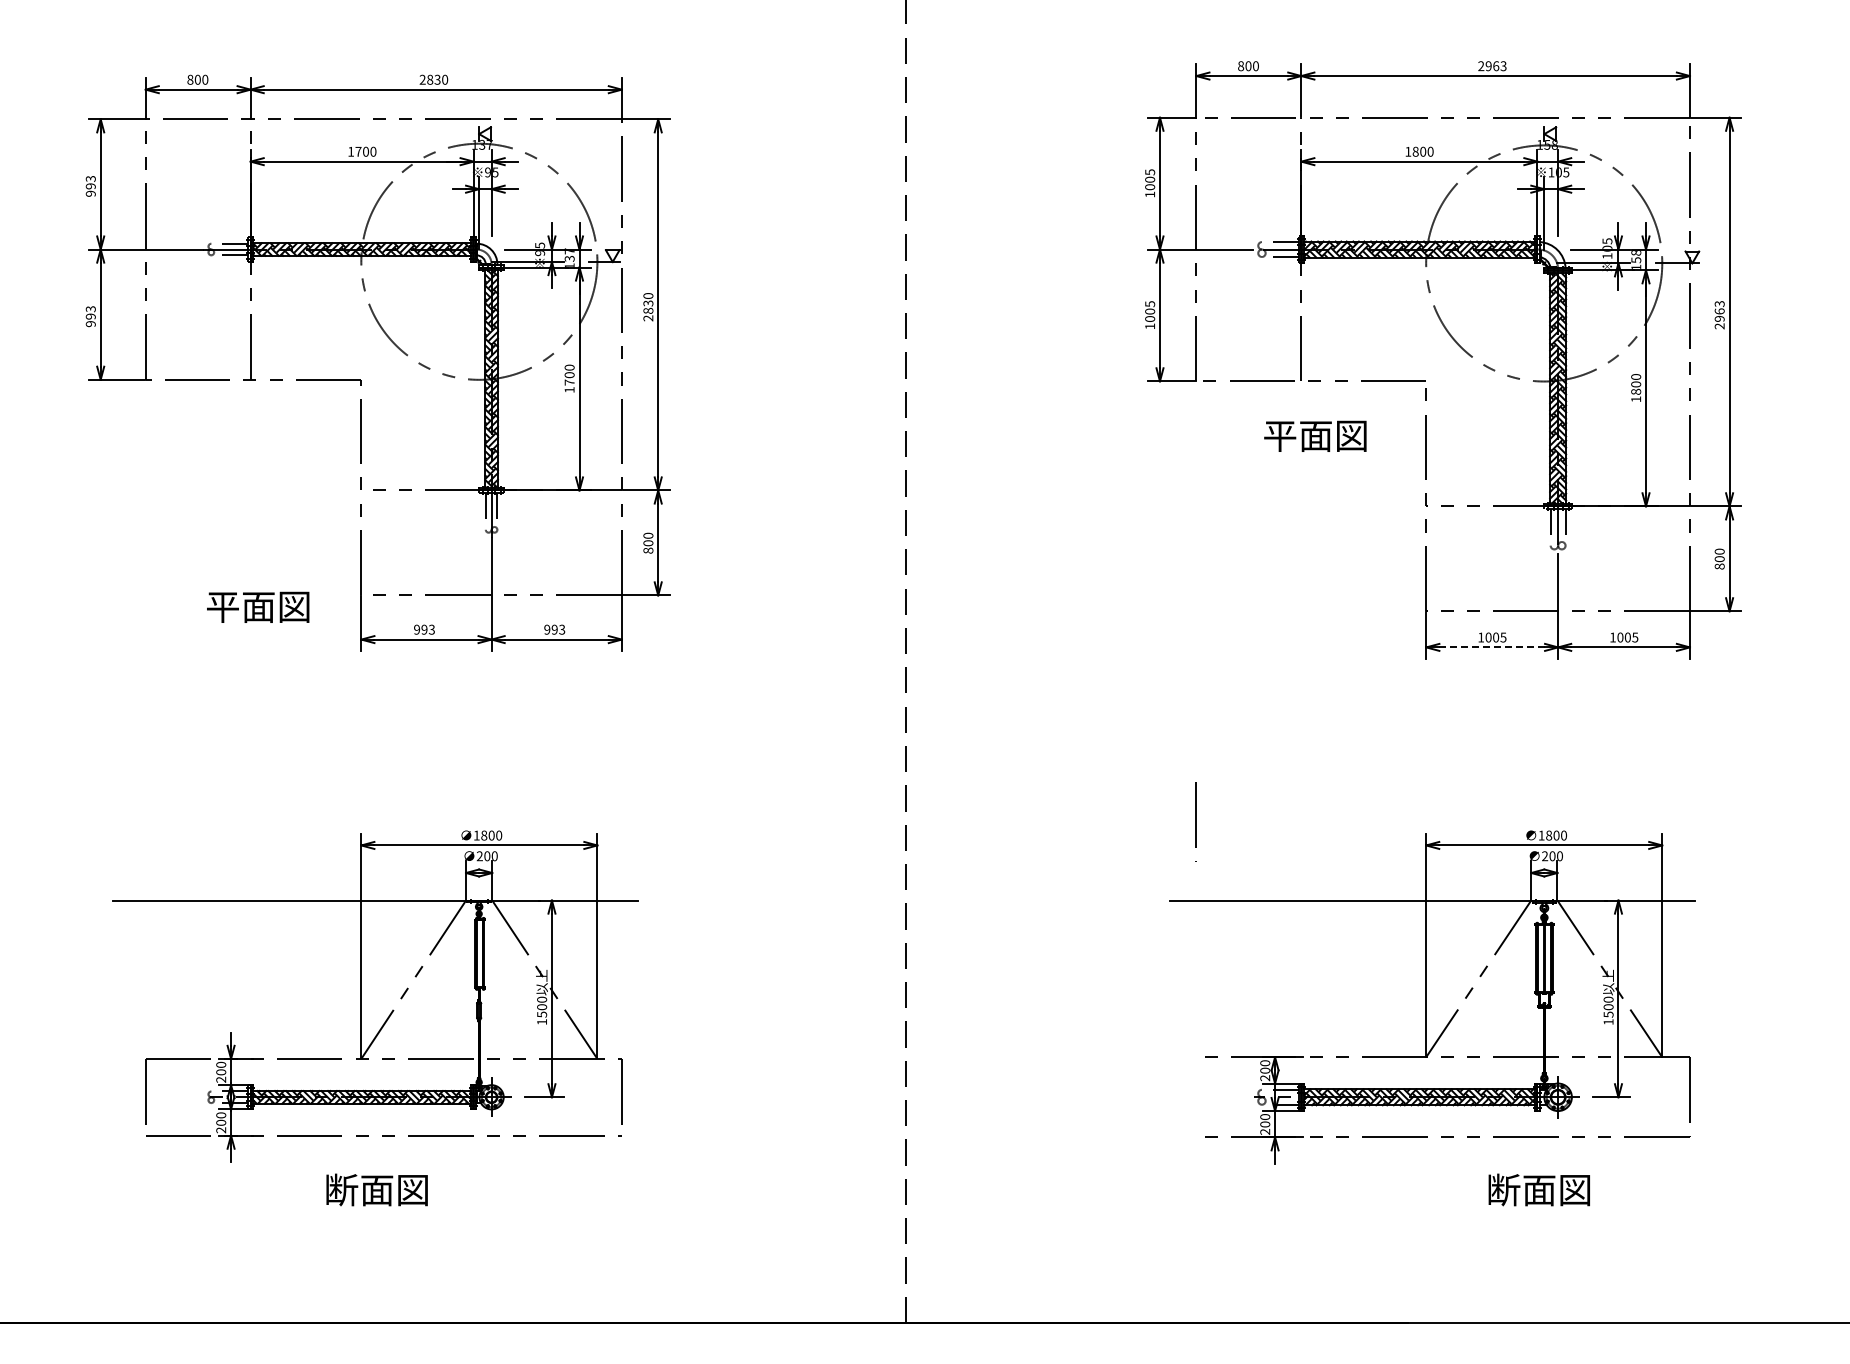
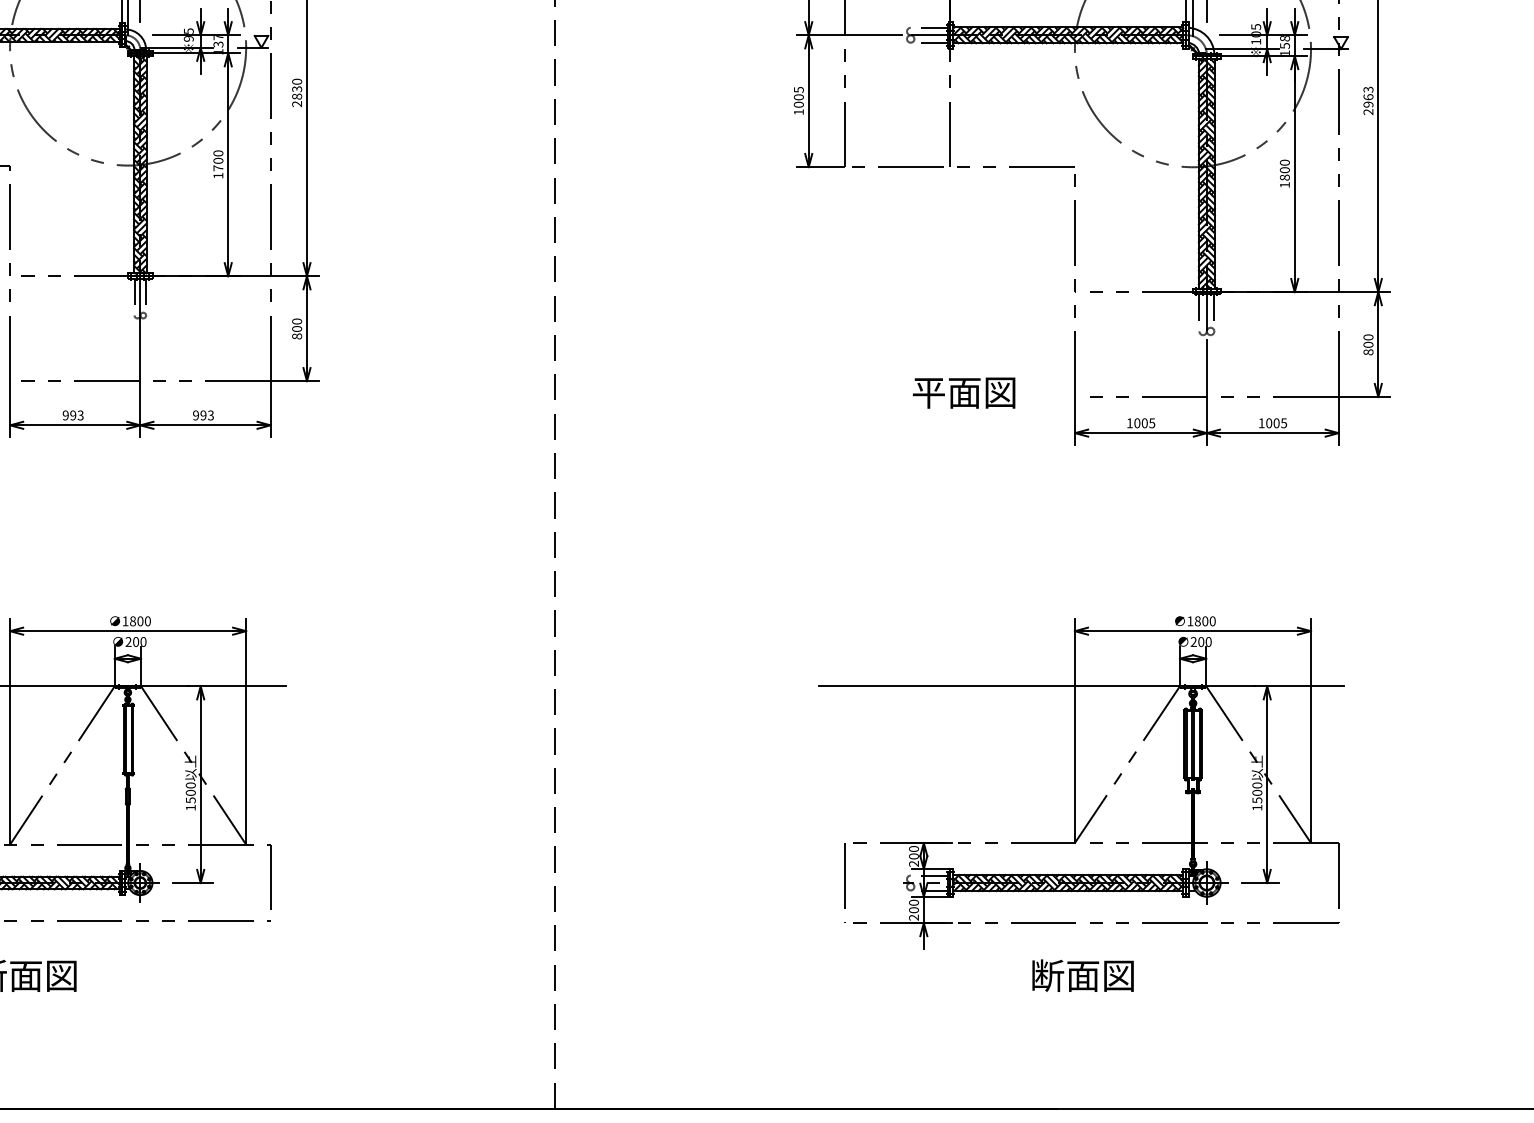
text: (1315, 435) -> (964, 392), moved
line: (1492, 647) -> (1141, 433), dashed -> solid
line: (1195, 821) -> (844, 882), moved
text: (1538, 1189) -> (1082, 975), moved

